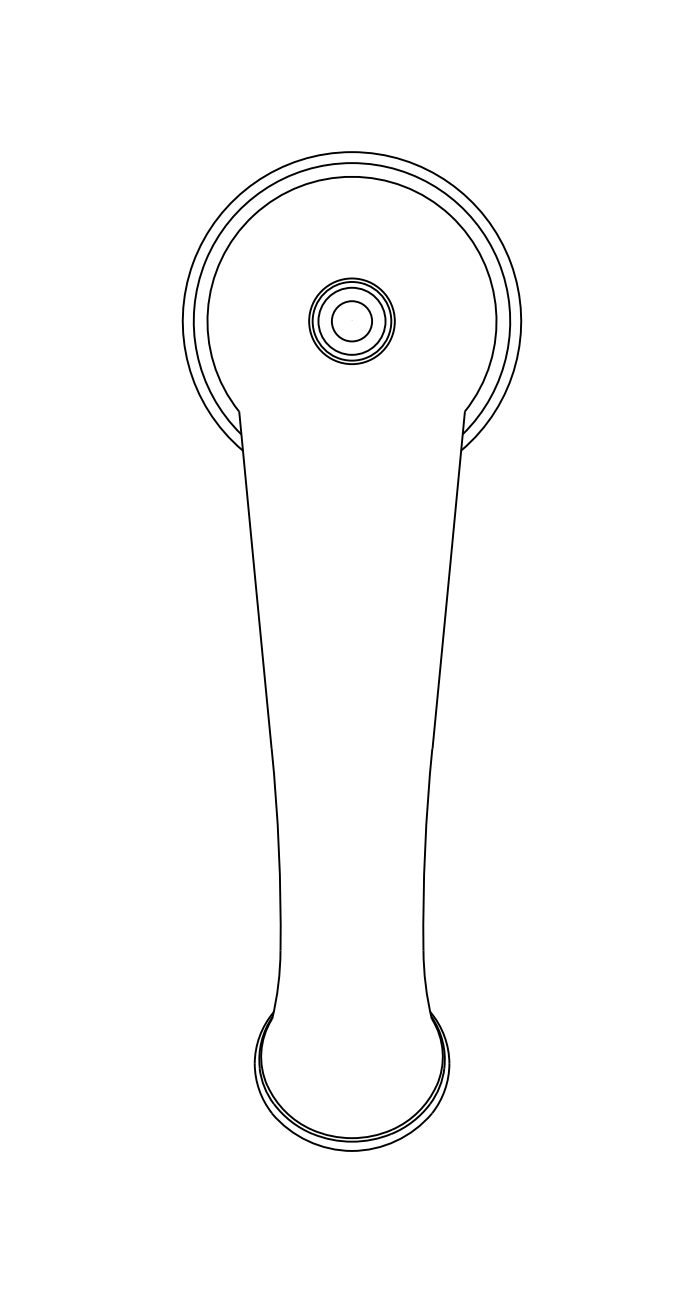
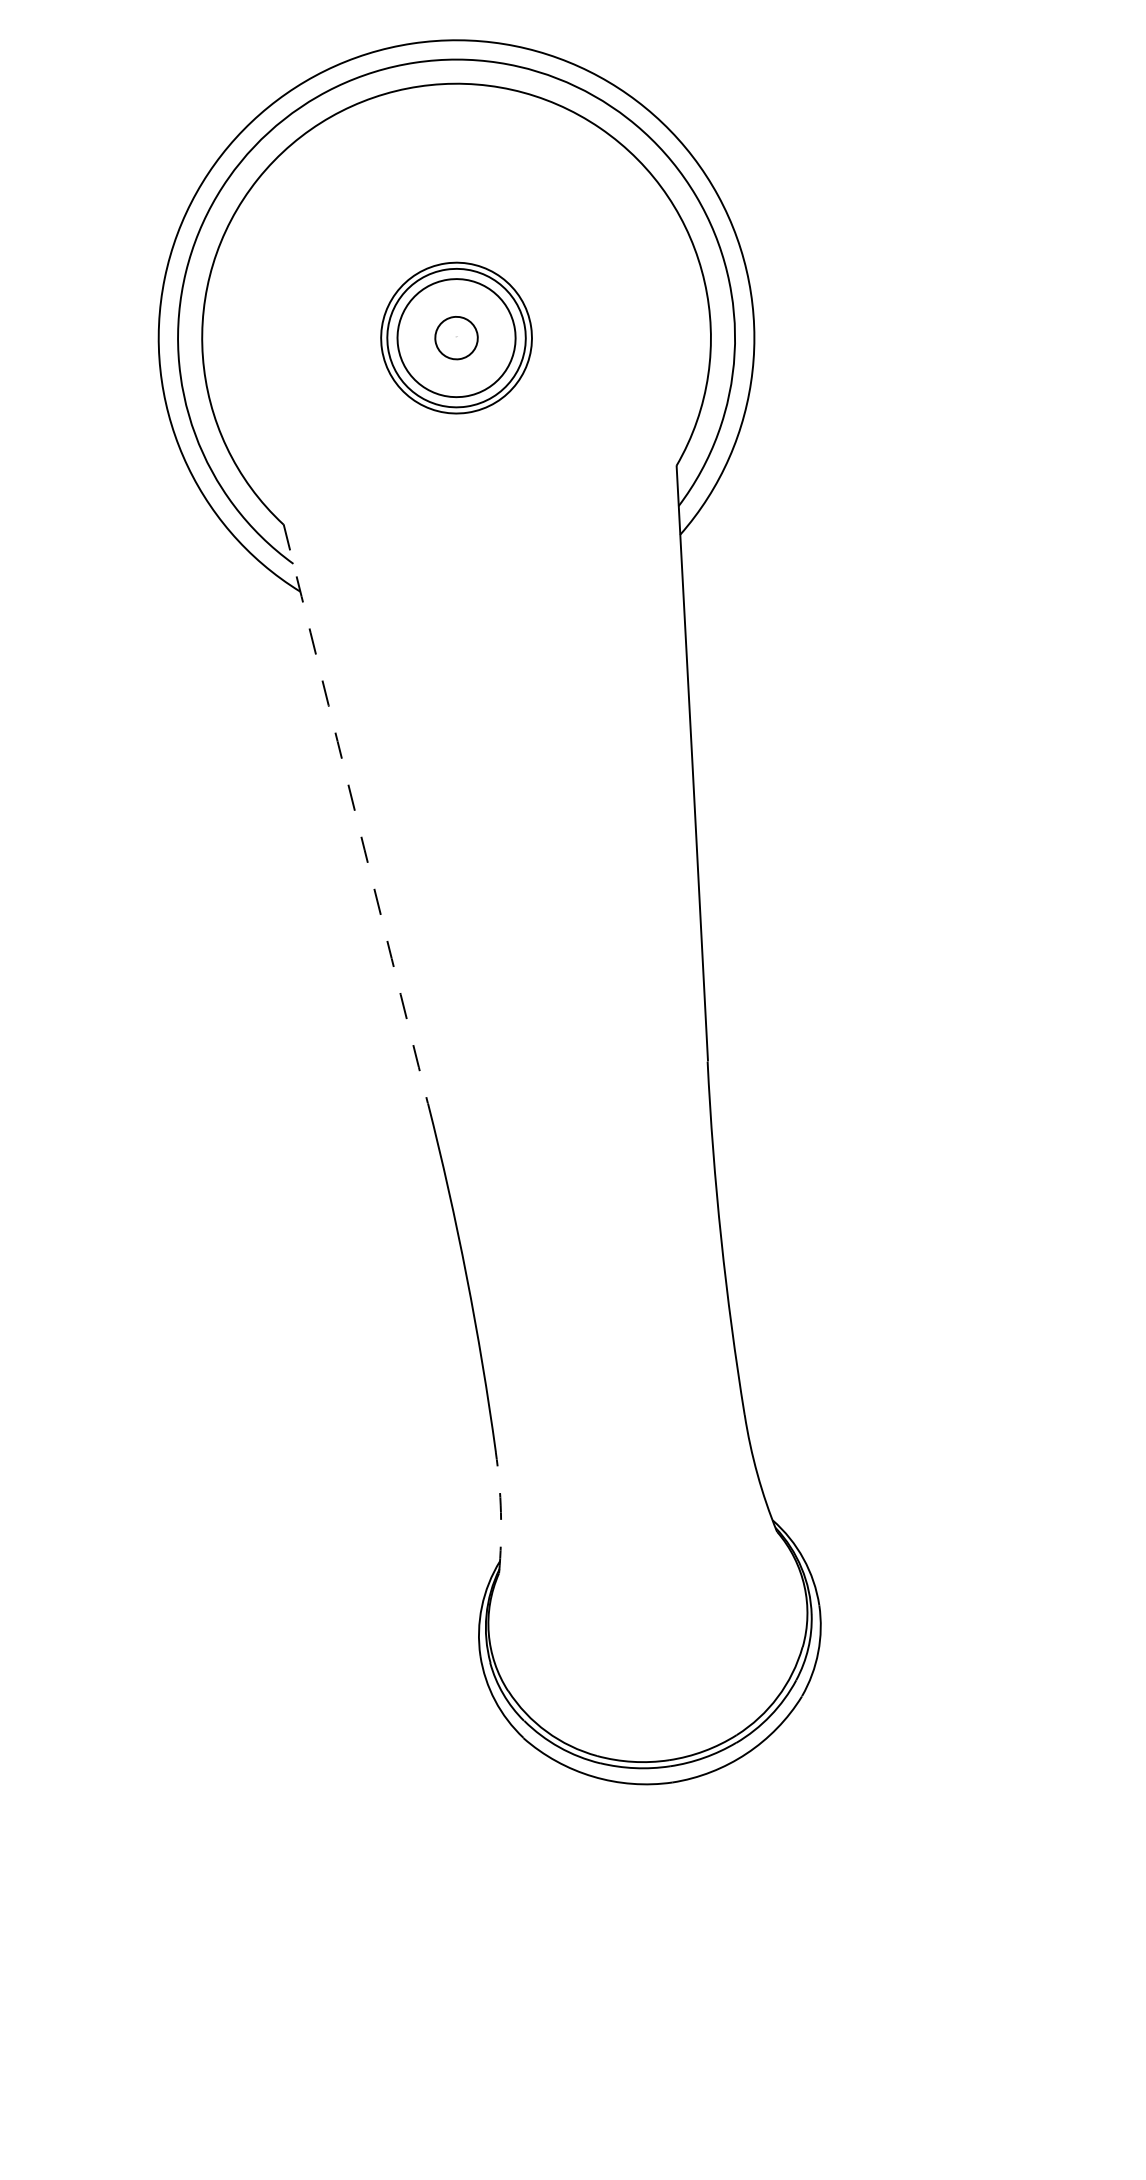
circle: (351, 321) -> (455, 338), size x0.6
arc: (255, 580) -> (356, 814), solid -> dashed
arc: (278, 984) -> (501, 1511), solid -> dashed

